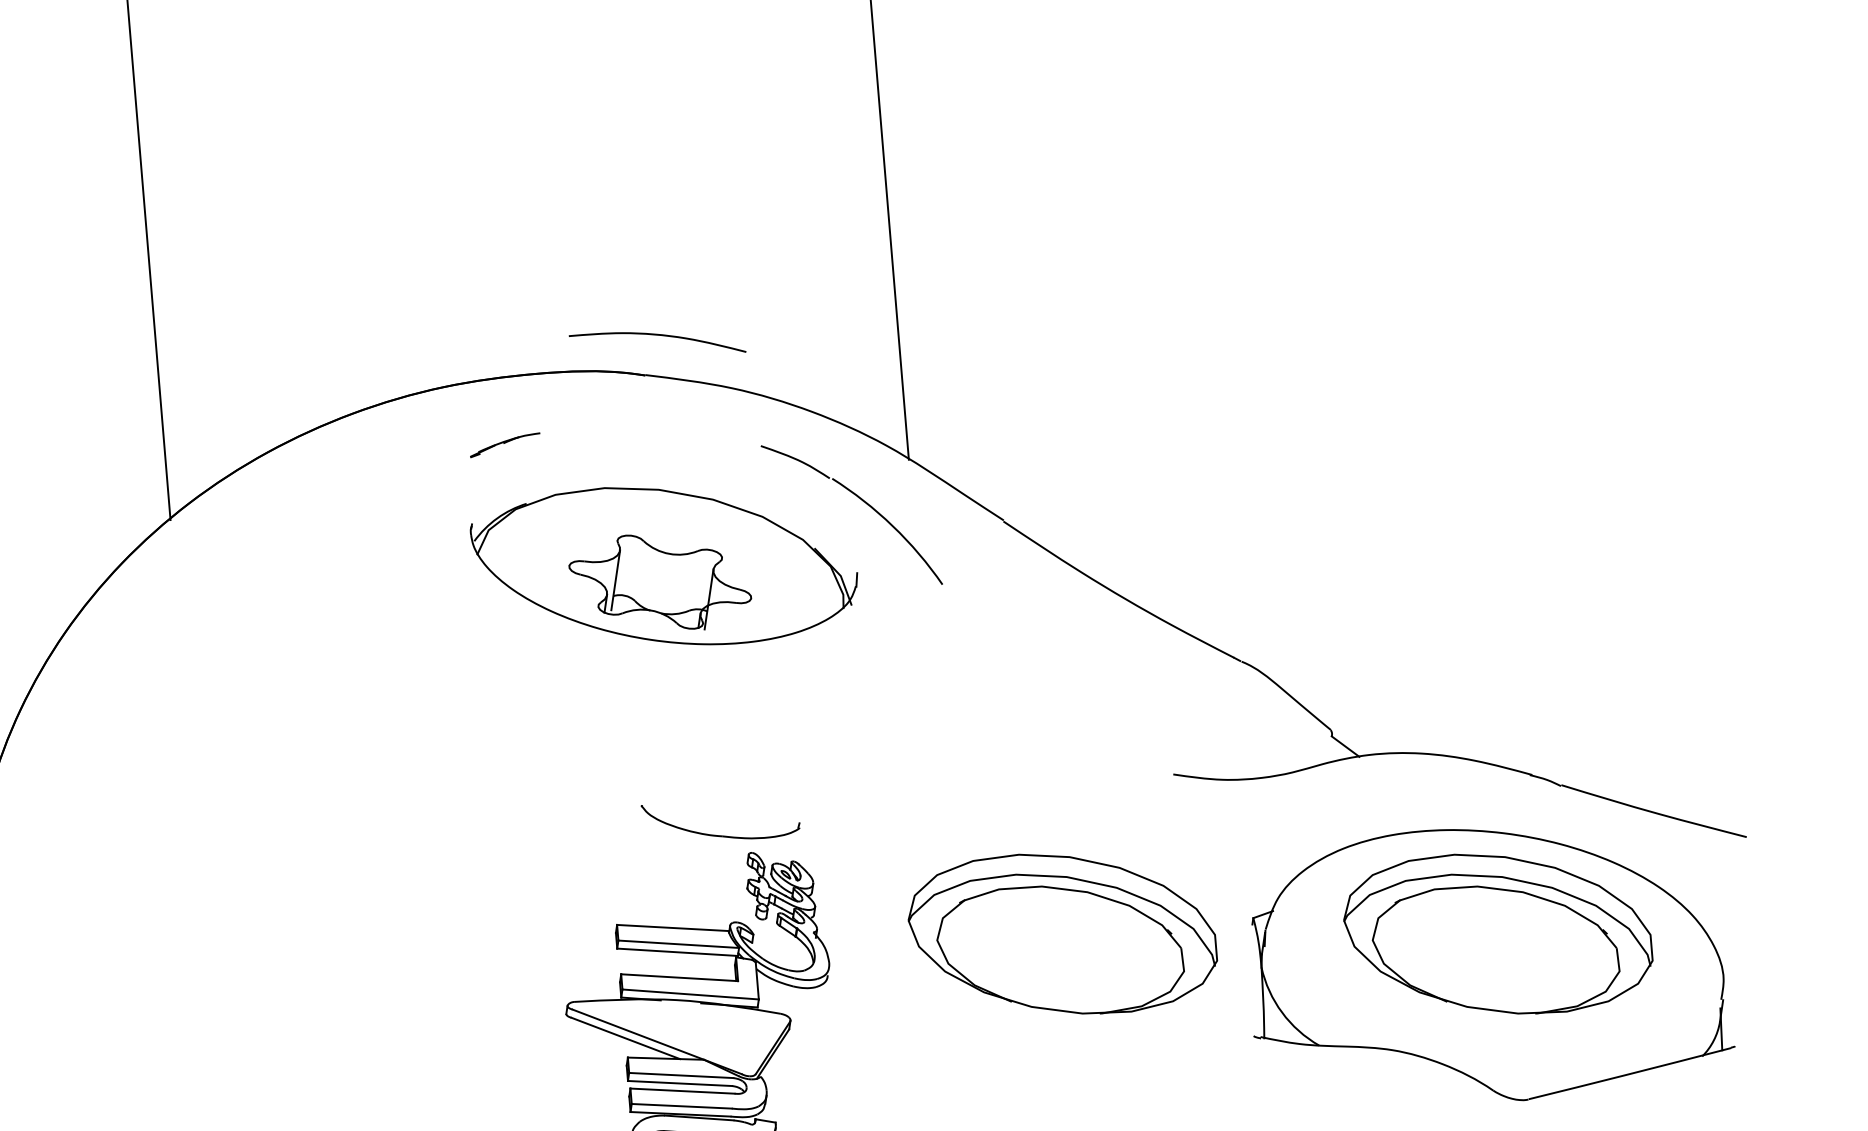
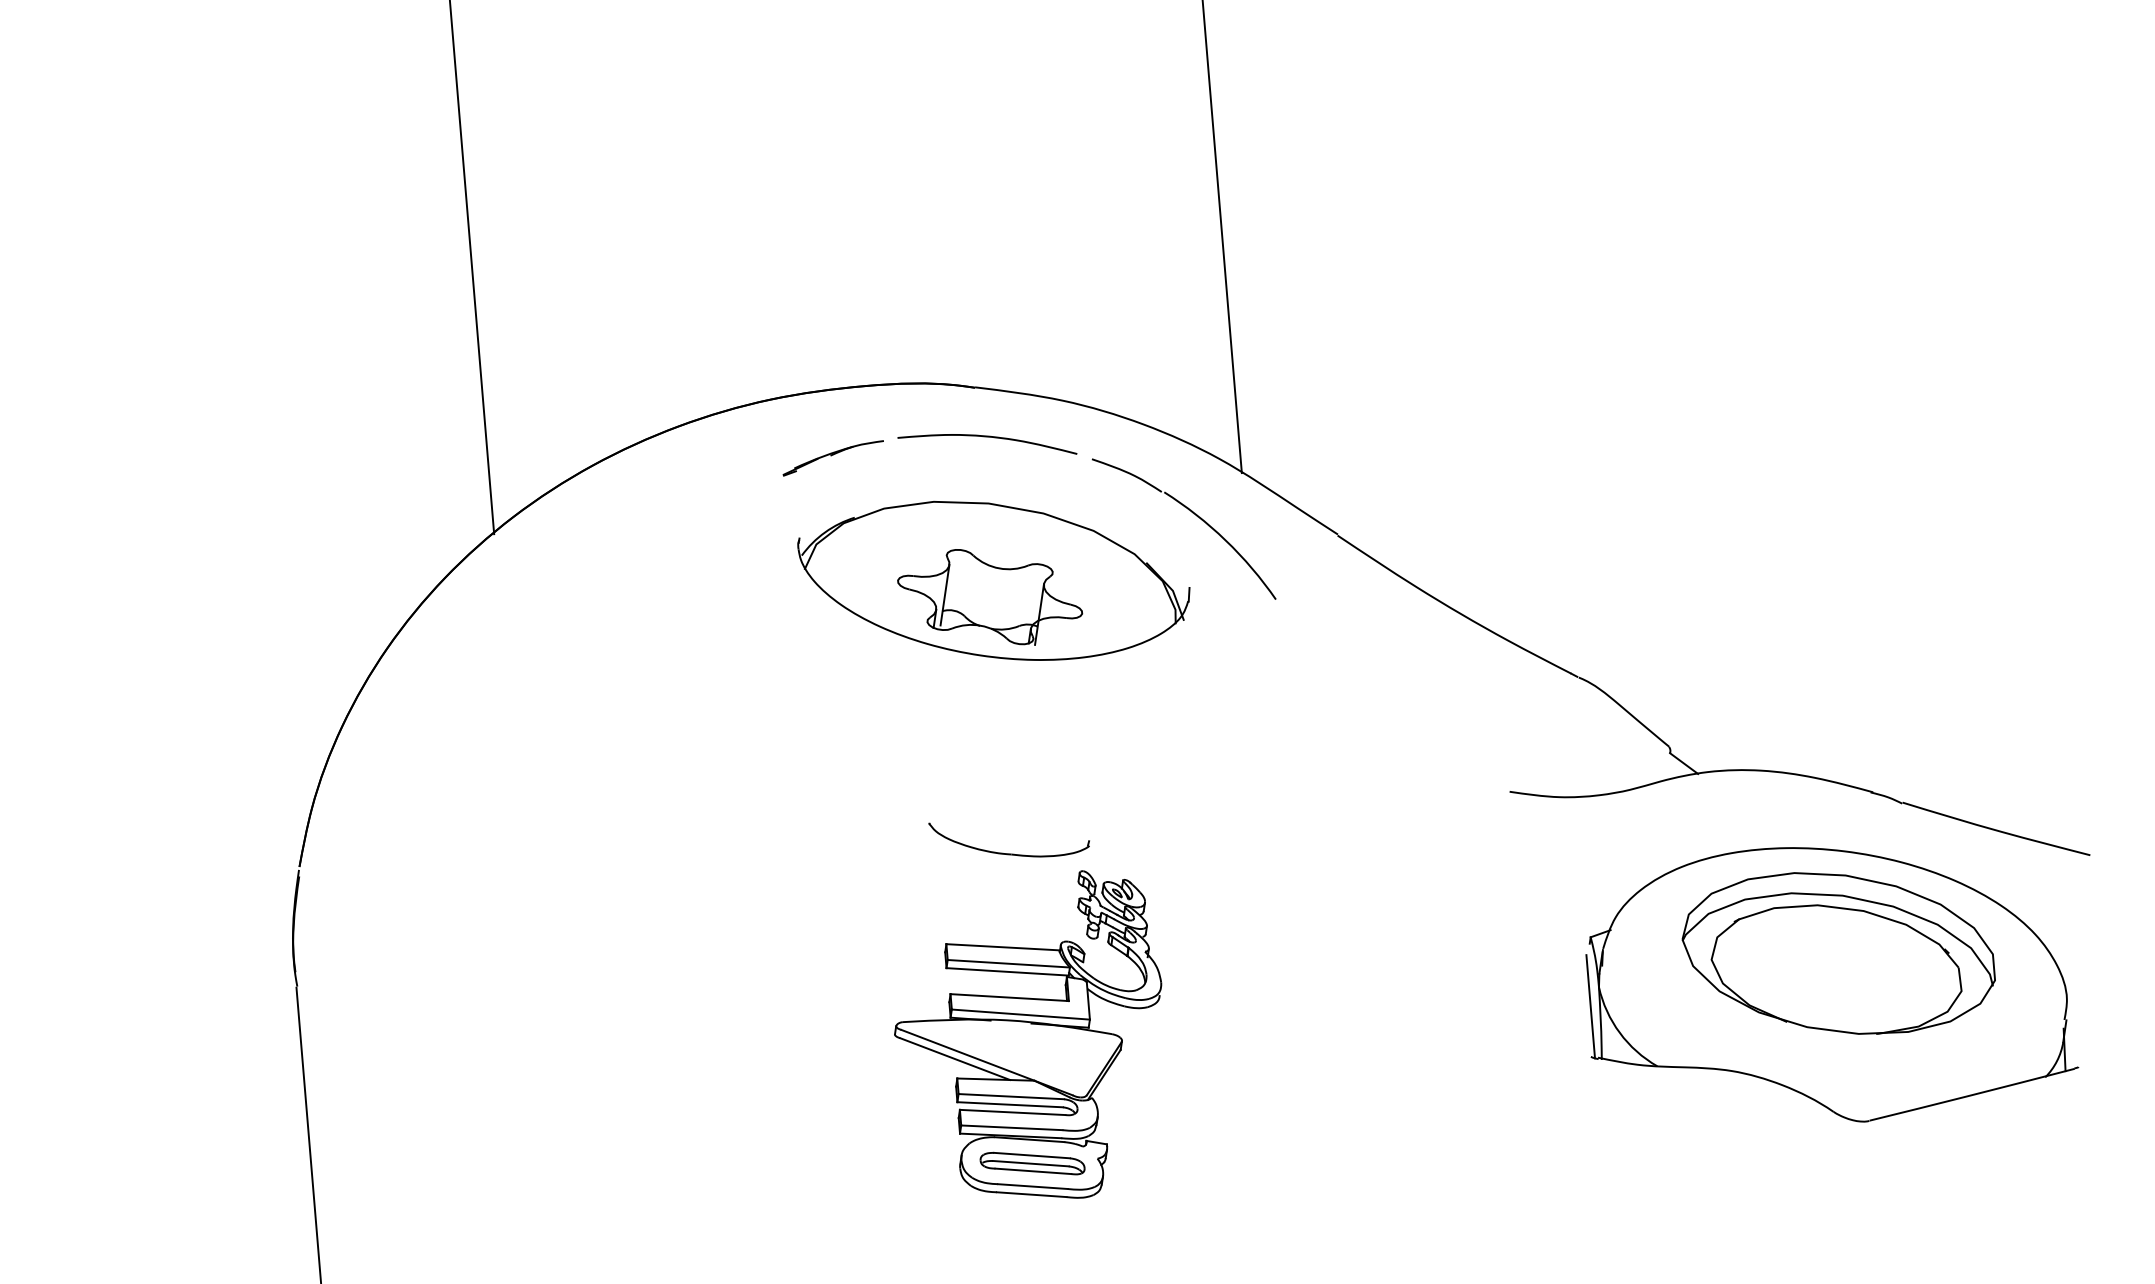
curve: (657, 335) -> (987, 437), moved
part: (504, 445) -> (832, 458), size x1.43
part: (719, 835) -> (1008, 853), moved
part: (1062, 934) -> (1397, 953), removed
line: (1253, 986) -> (1590, 1006), added

